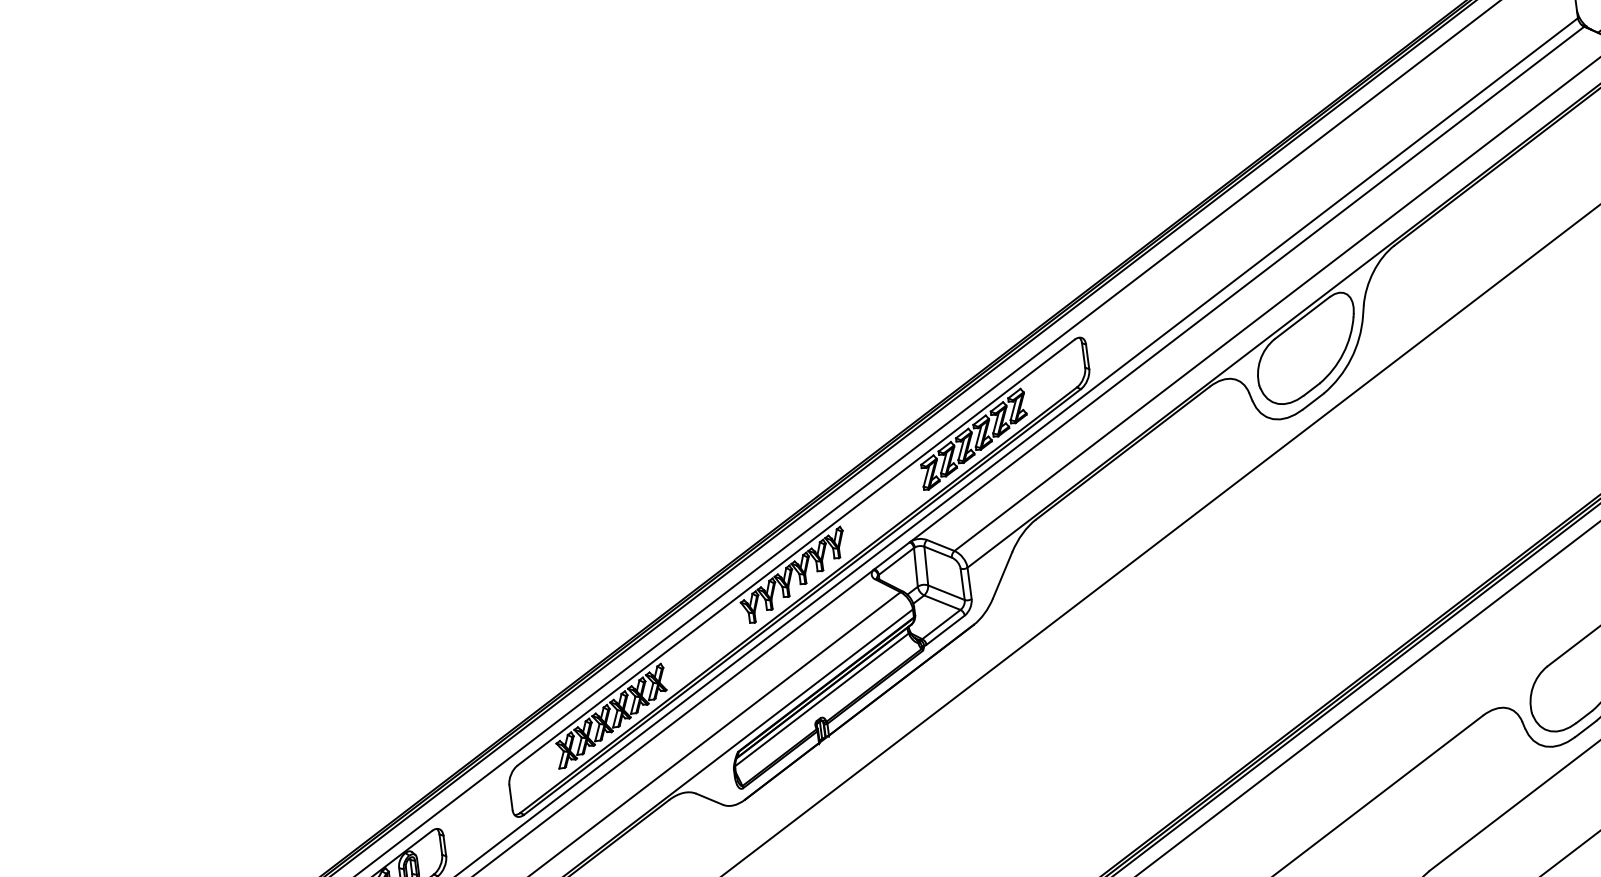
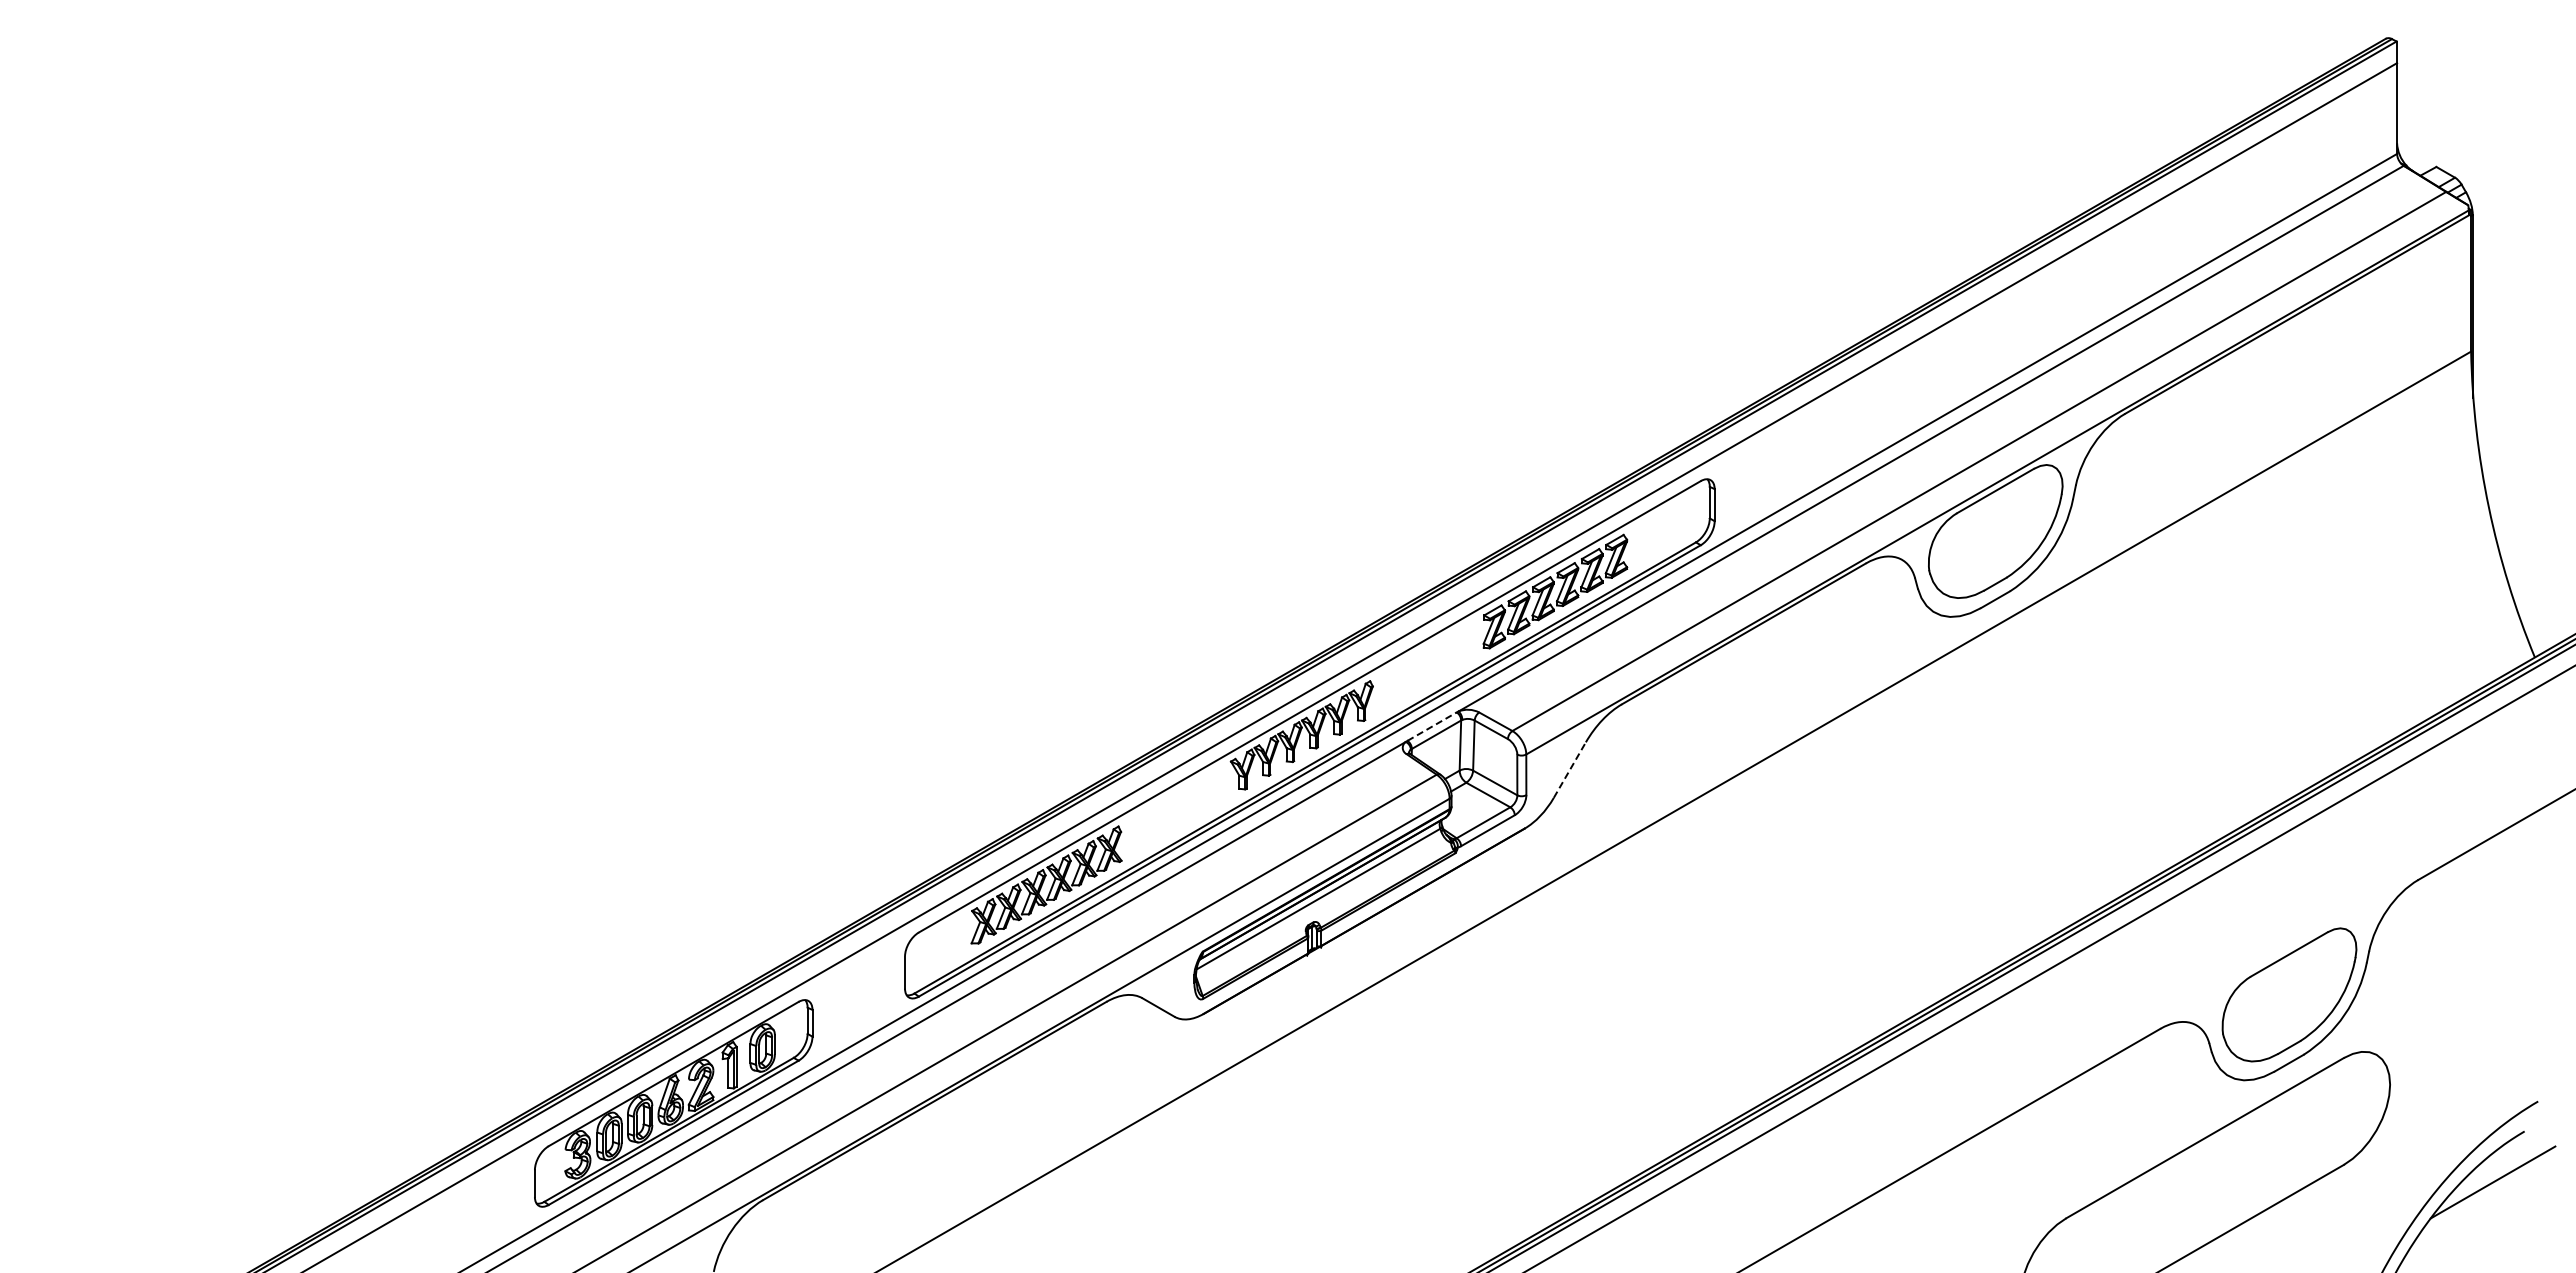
line: (892, 555) -> (1432, 726), solid -> dashed
line: (1002, 575) -> (1569, 770), solid -> dashed

